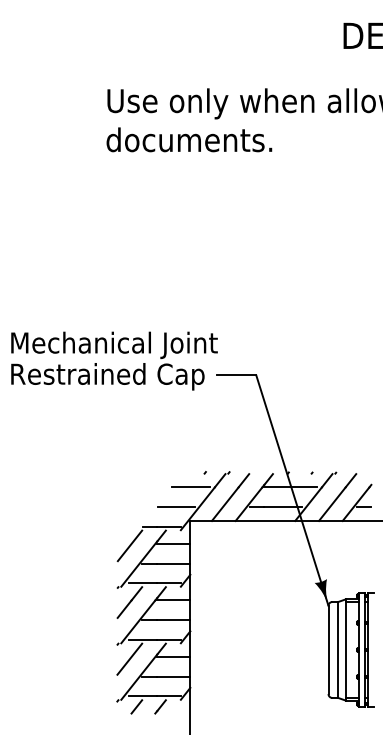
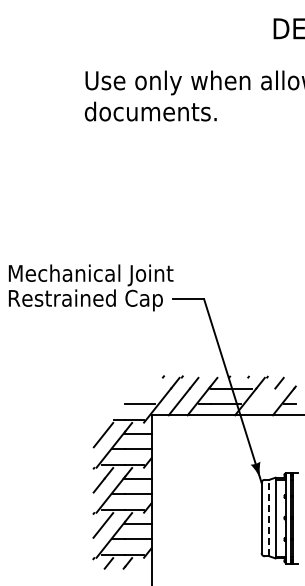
line: (191, 487) -> (152, 388), removed
line: (332, 503) -> (264, 401), removed
line: (338, 649) -> (269, 517), solid -> dashed

